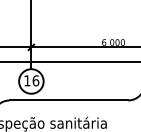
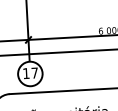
text: (35, 80) -> (34, 72), 16 -> 17

